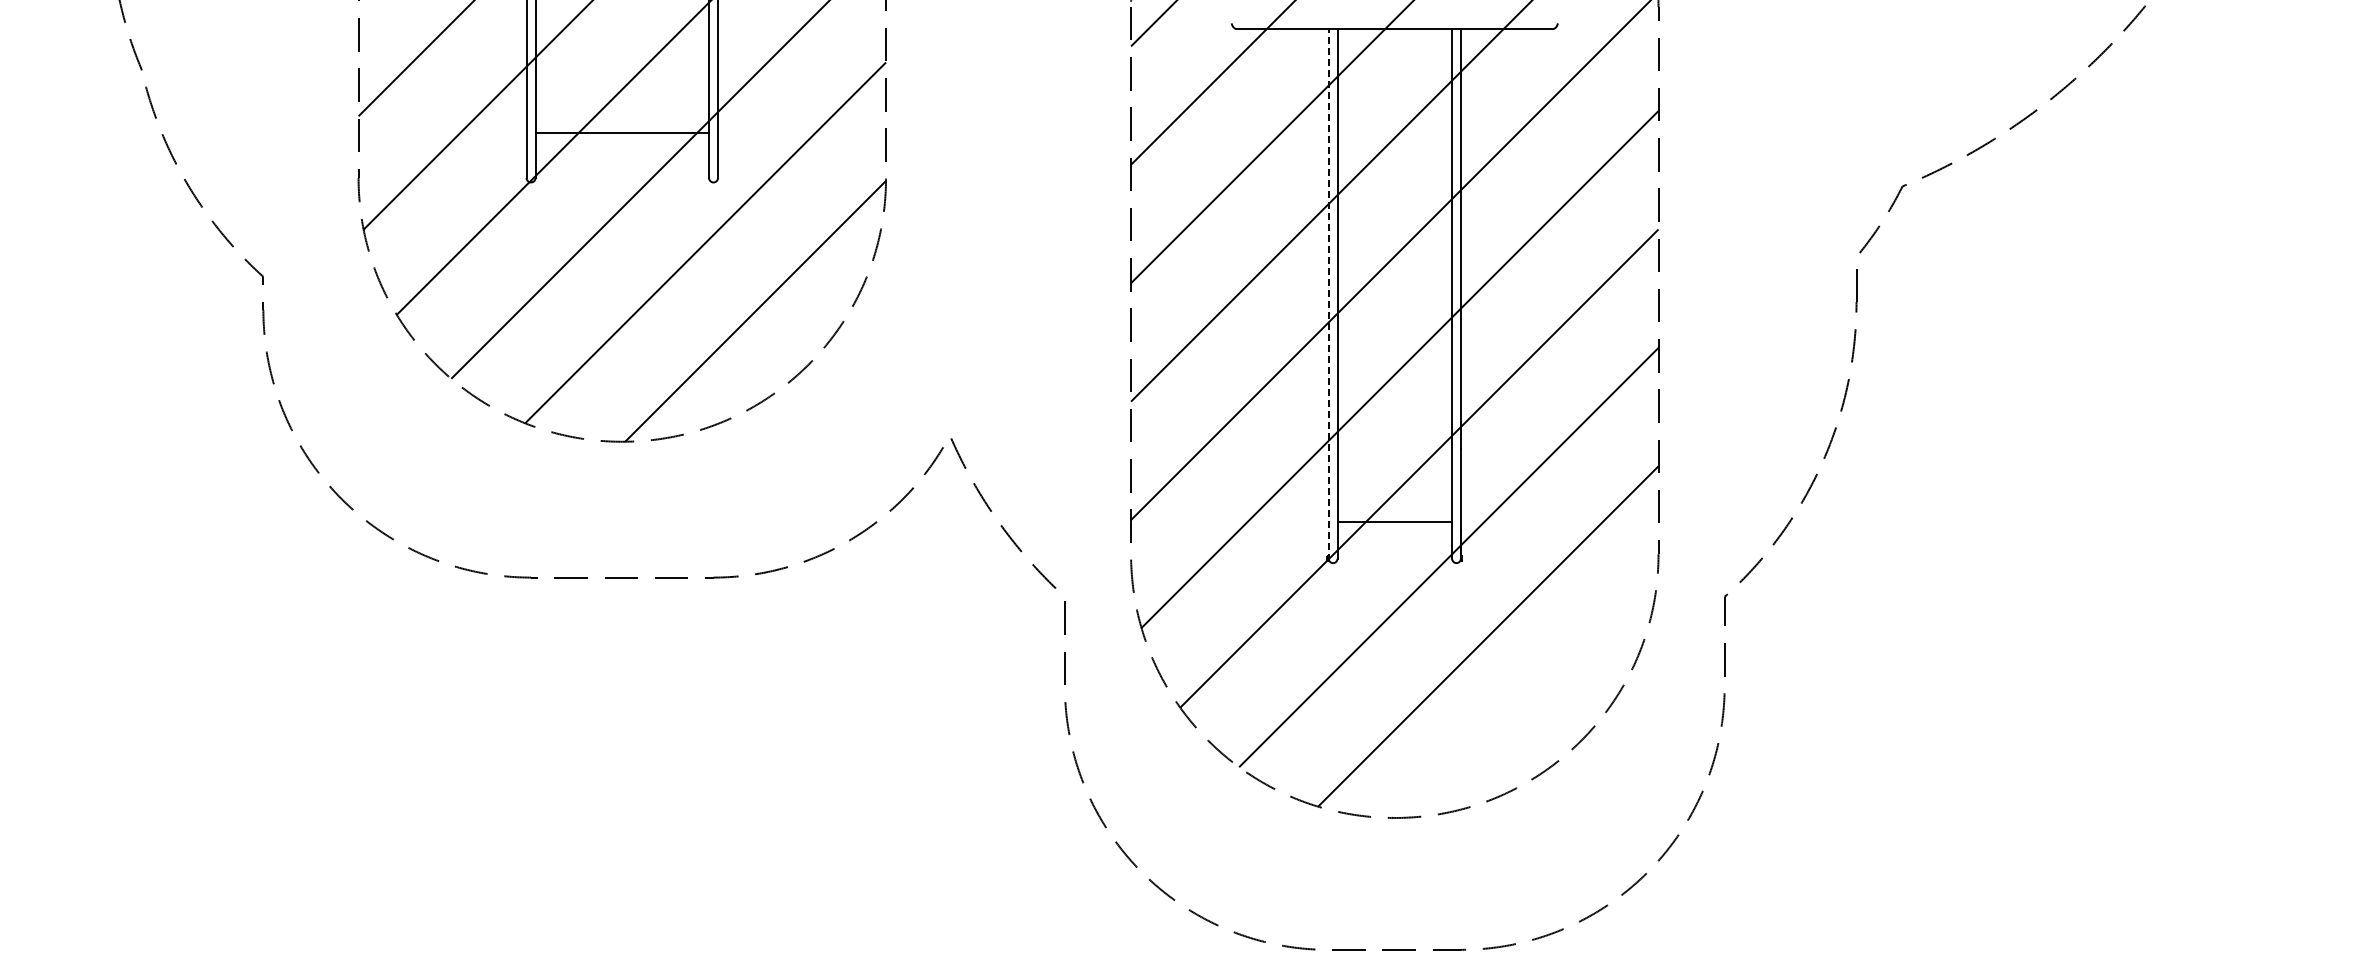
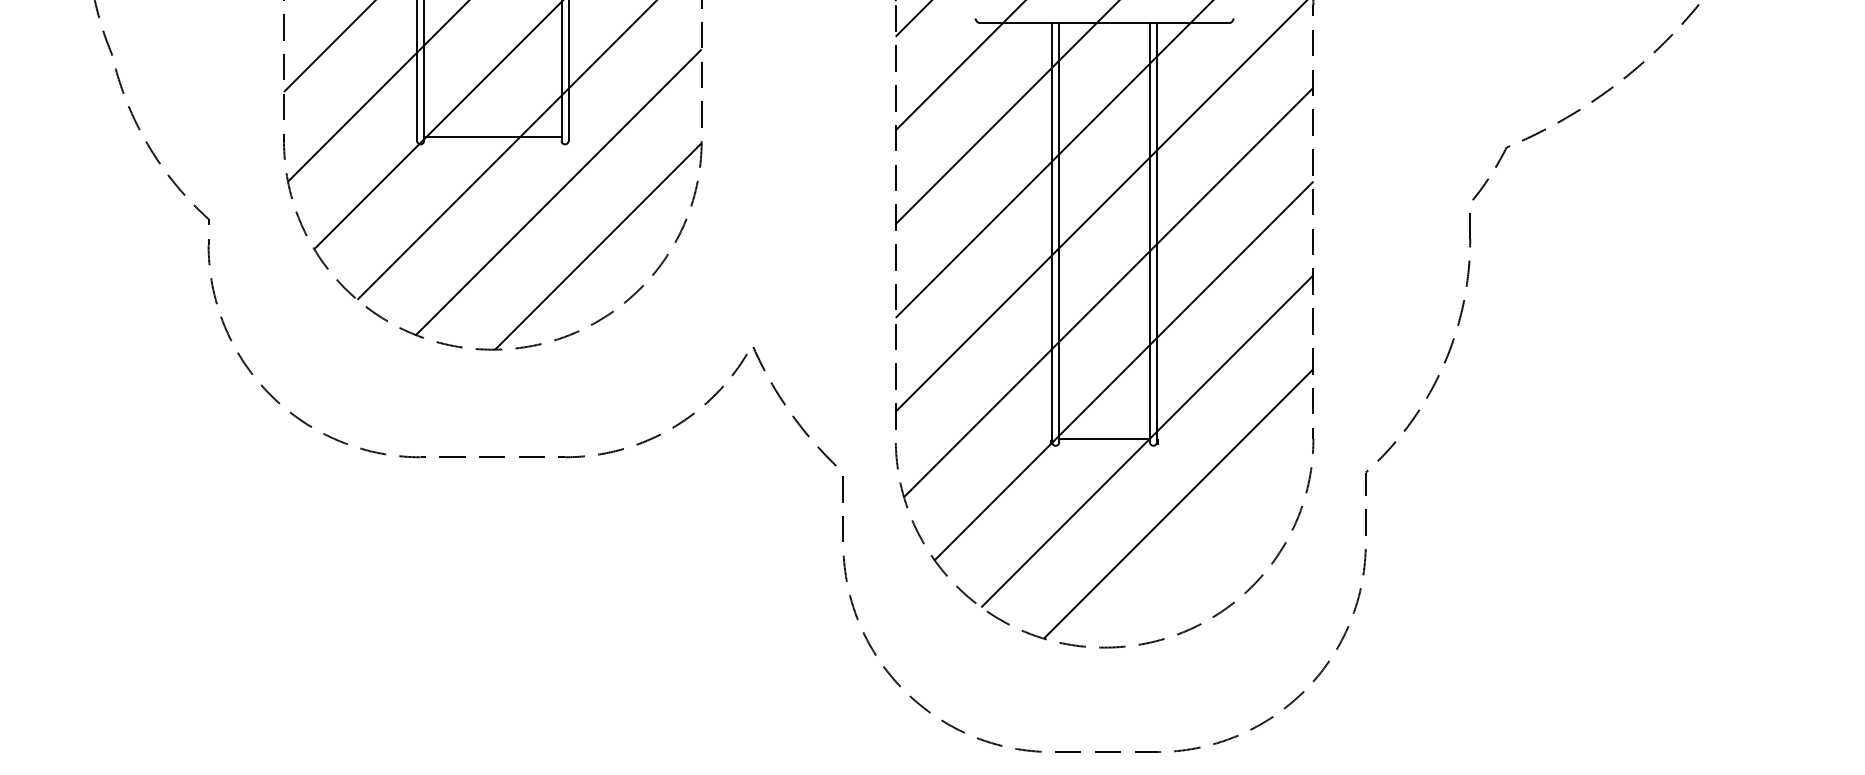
line: (622, 132) -> (492, 137), moved
line: (1328, 295) -> (1052, 233), dashed -> solid
line: (1394, 522) -> (1104, 438), moved

